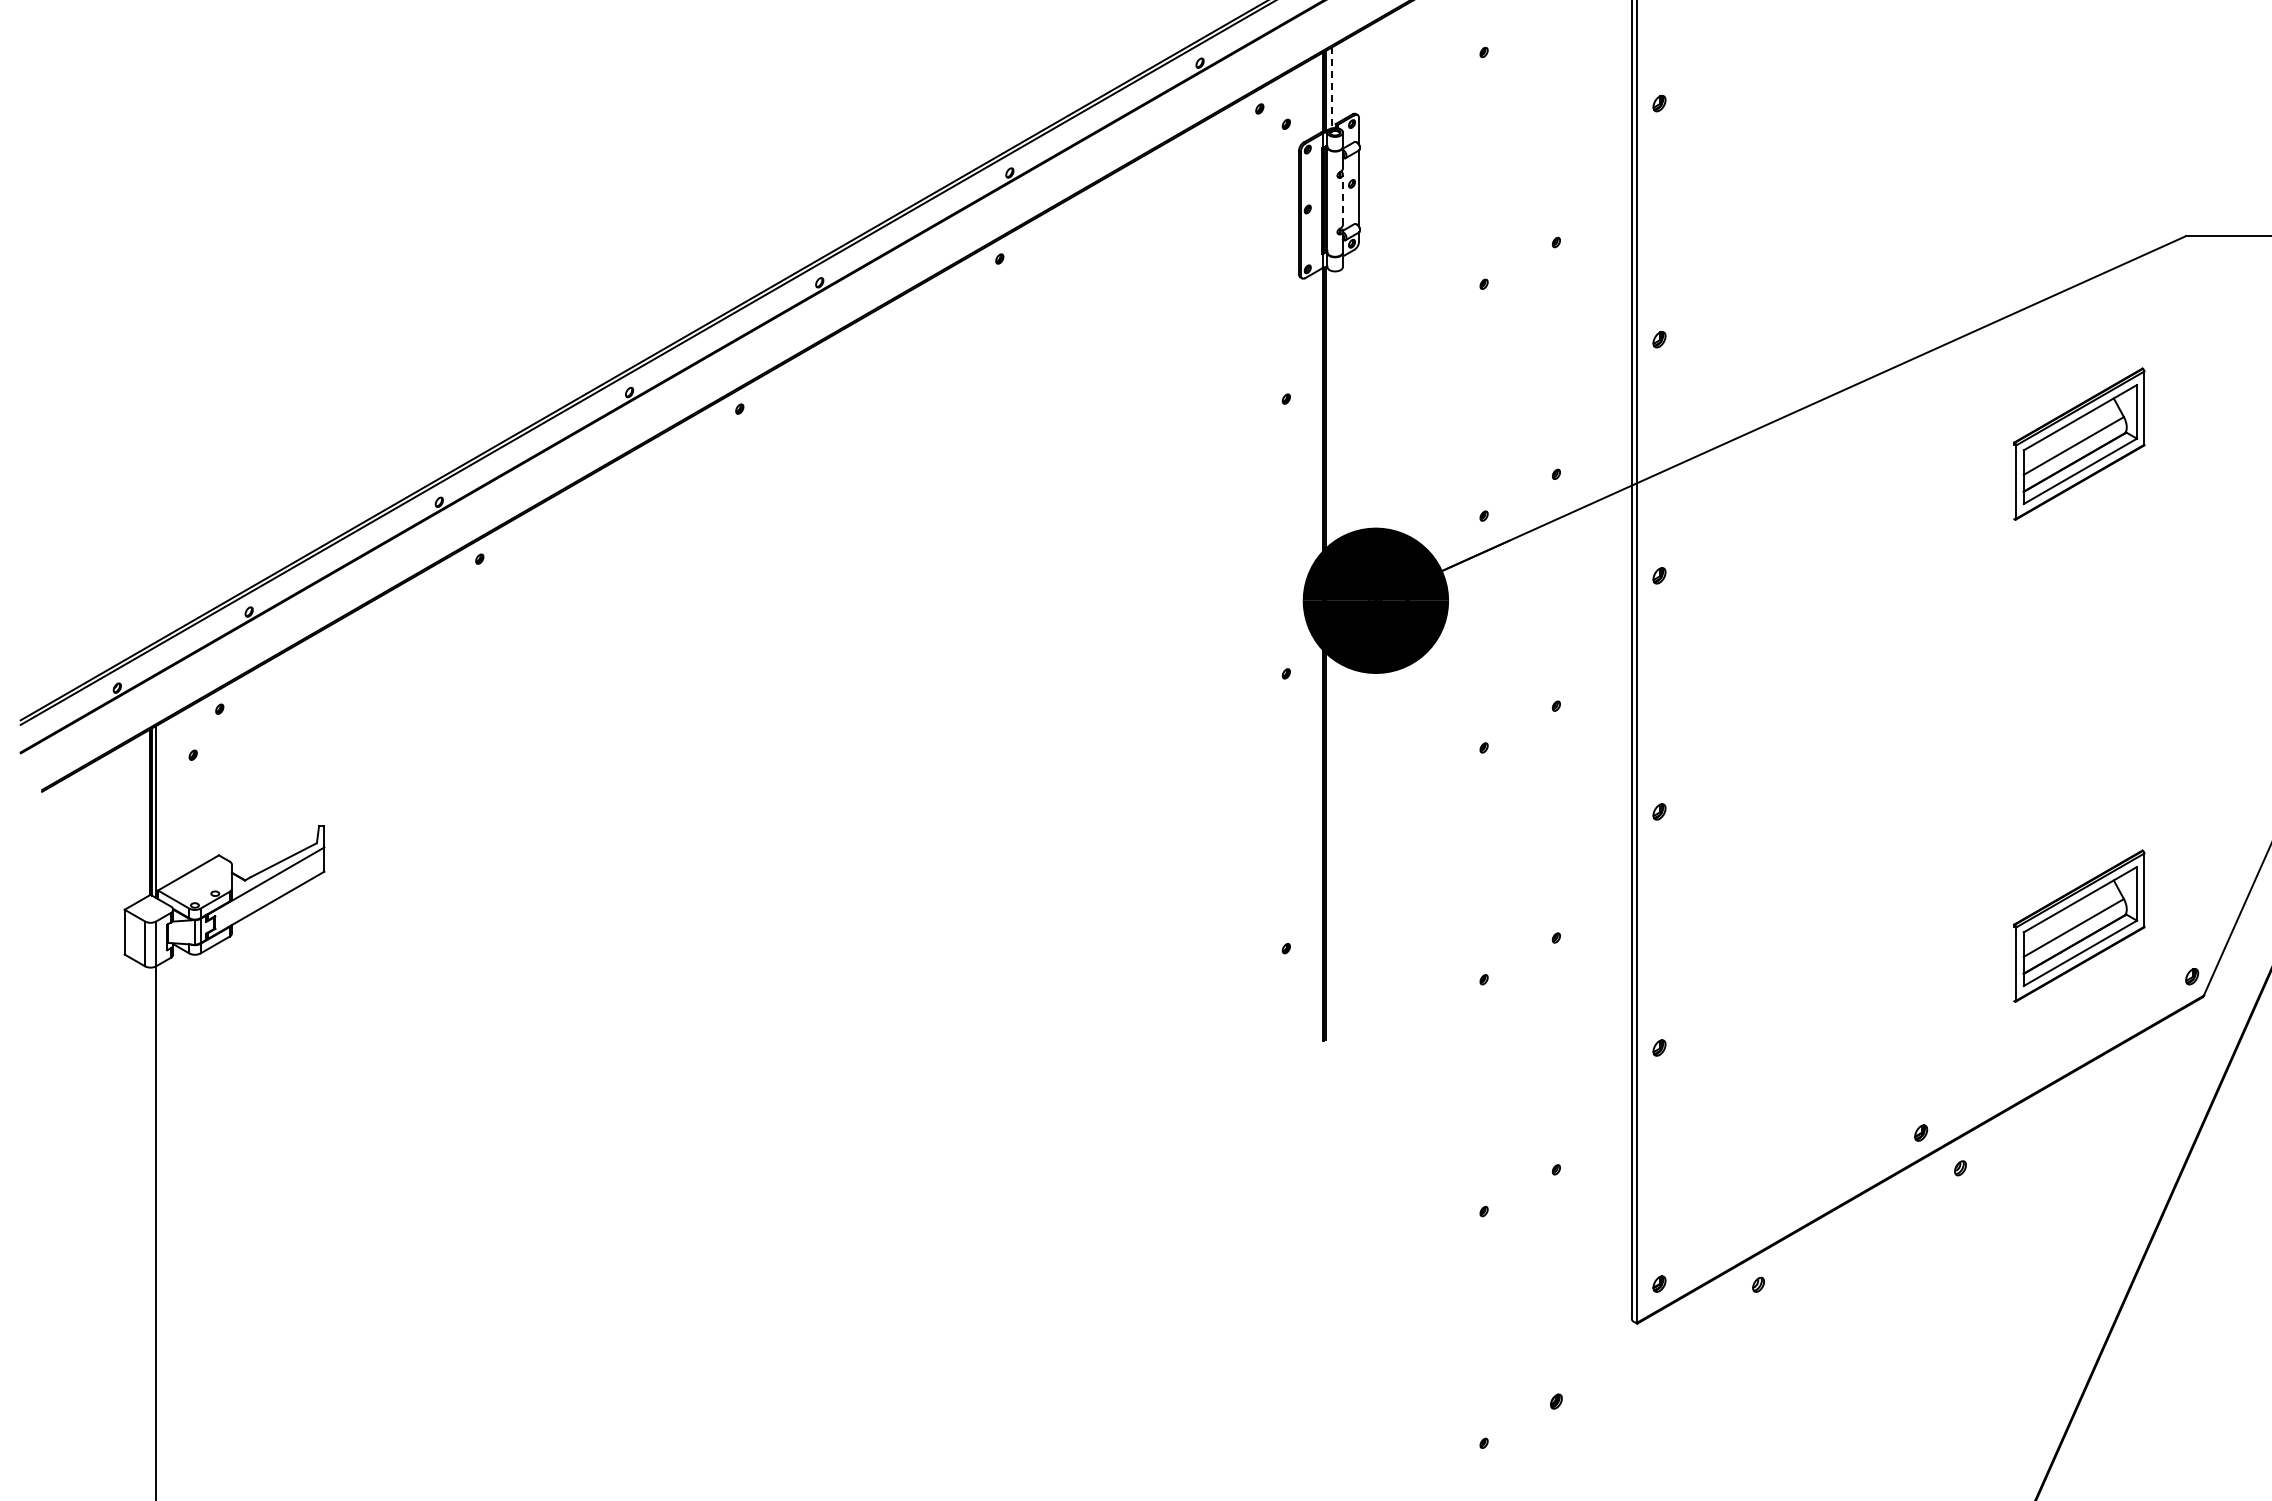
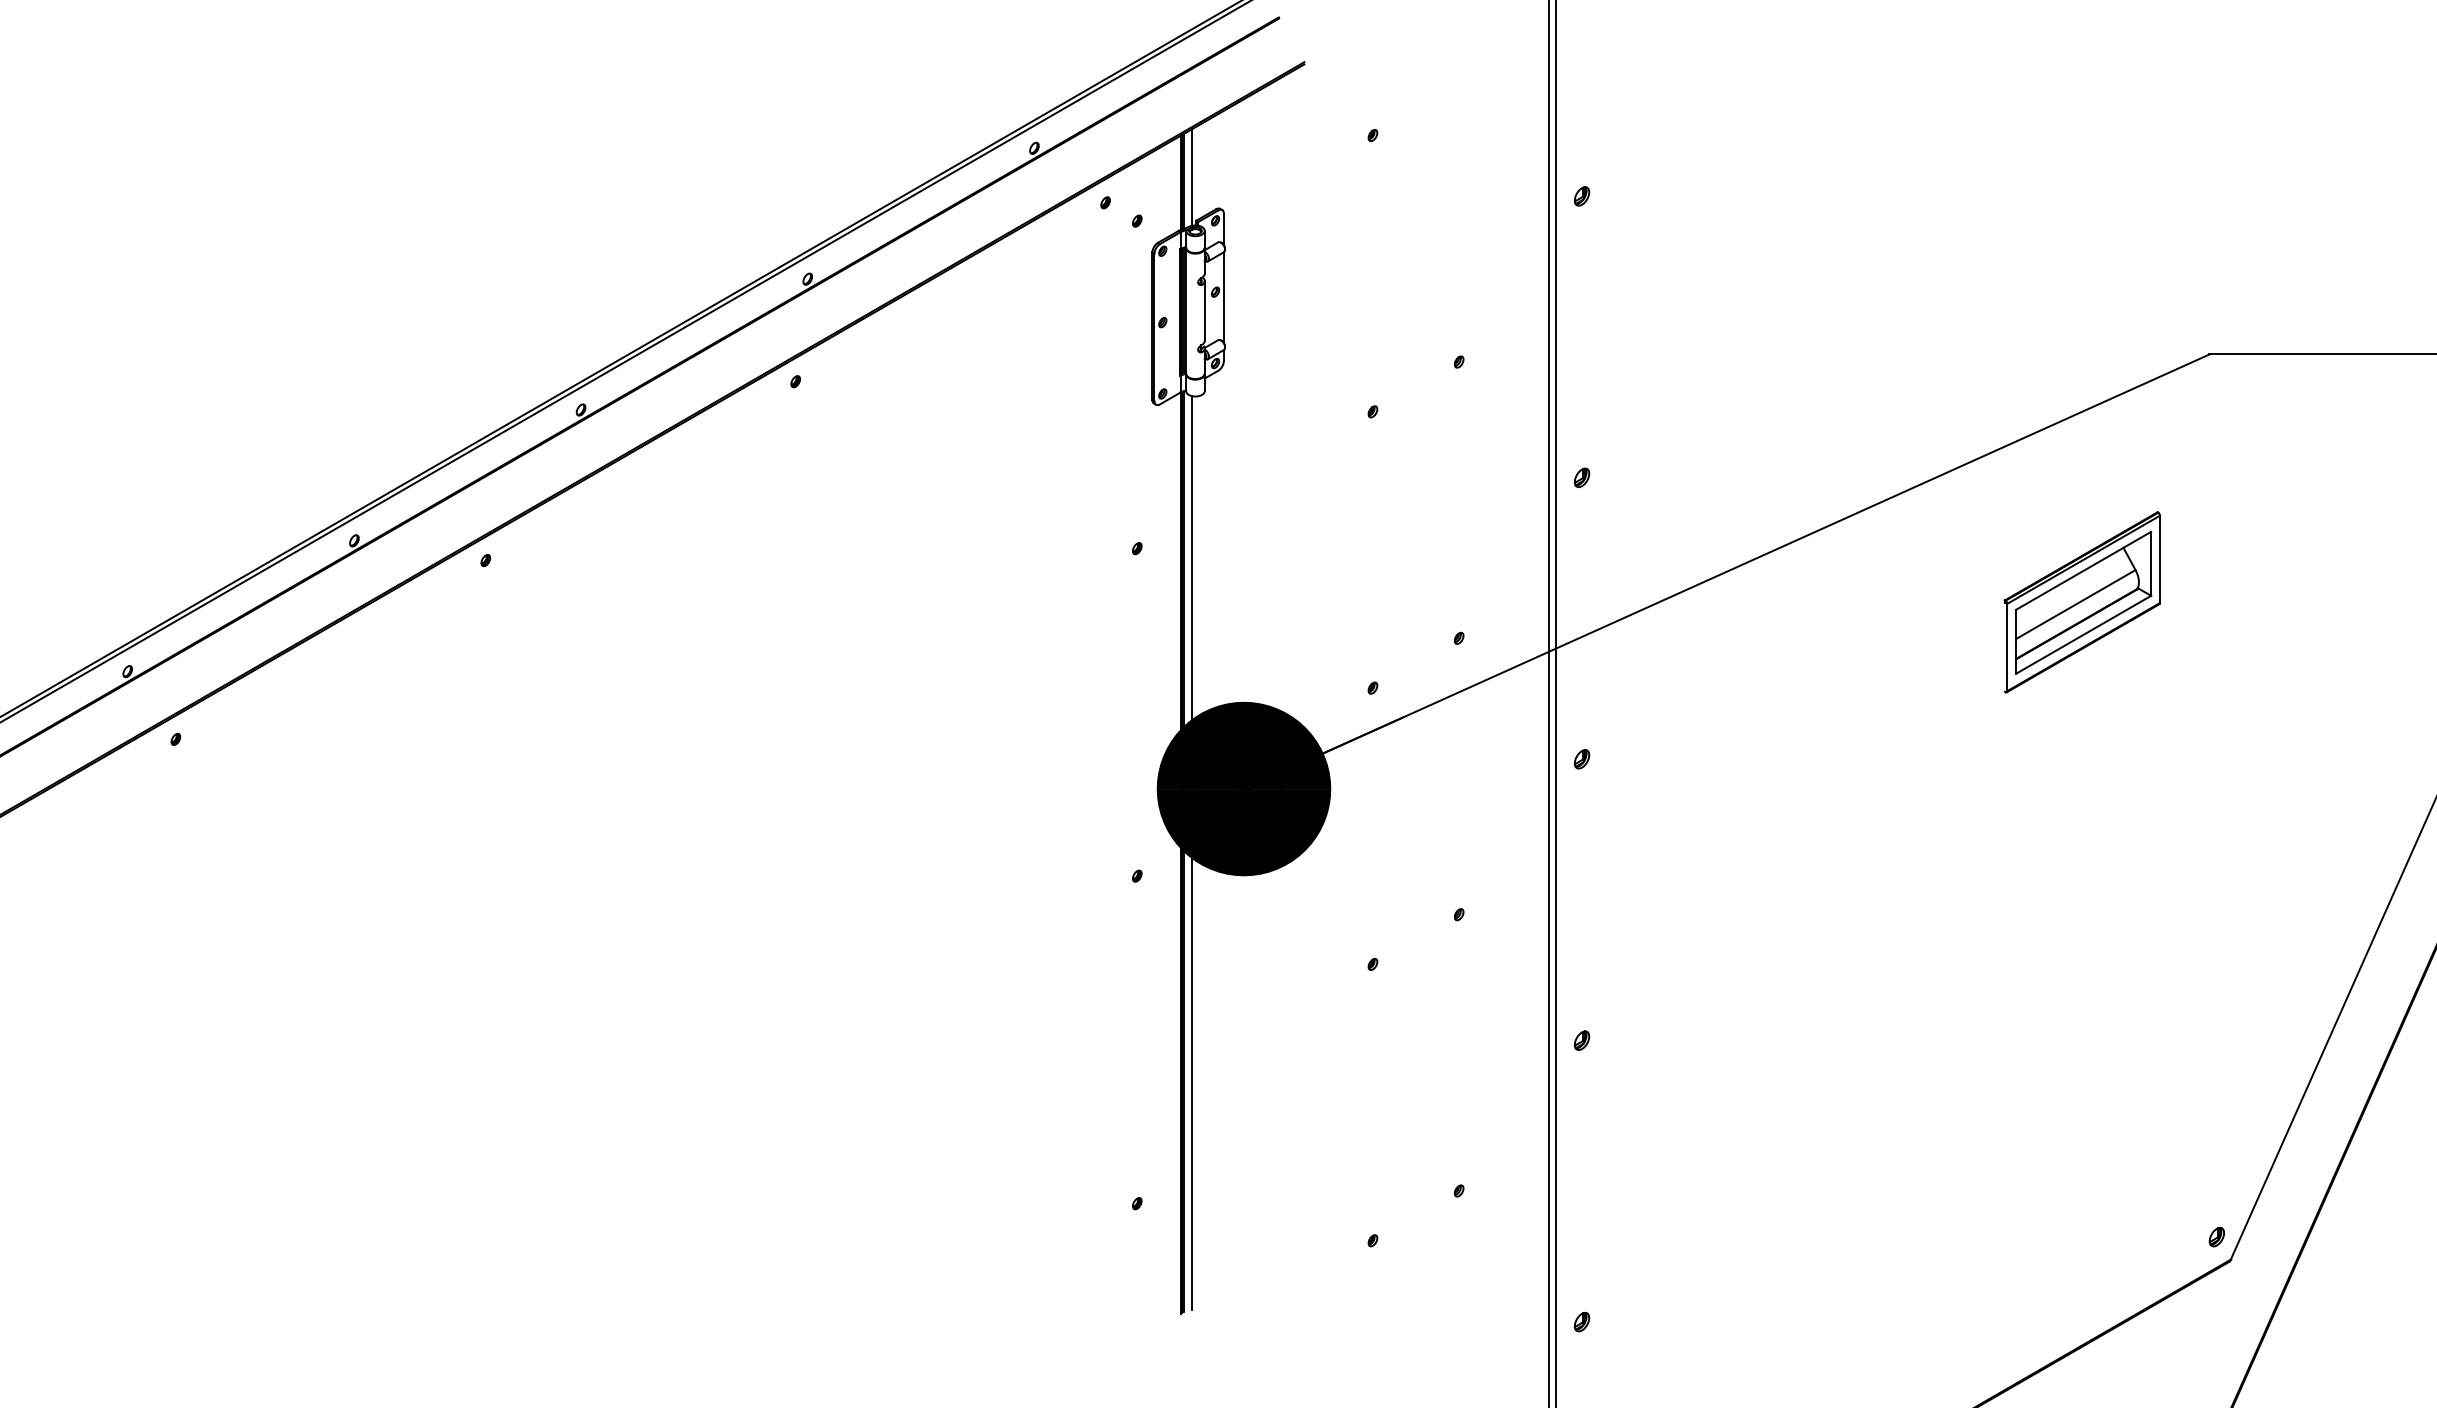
line: (1332, 87) -> (1192, 177), dashed -> solid
line: (1342, 199) -> (1204, 310), dashed -> solid
line: (1332, 654) -> (1192, 853), added
part: (2079, 925) -> (2082, 1176), removed

